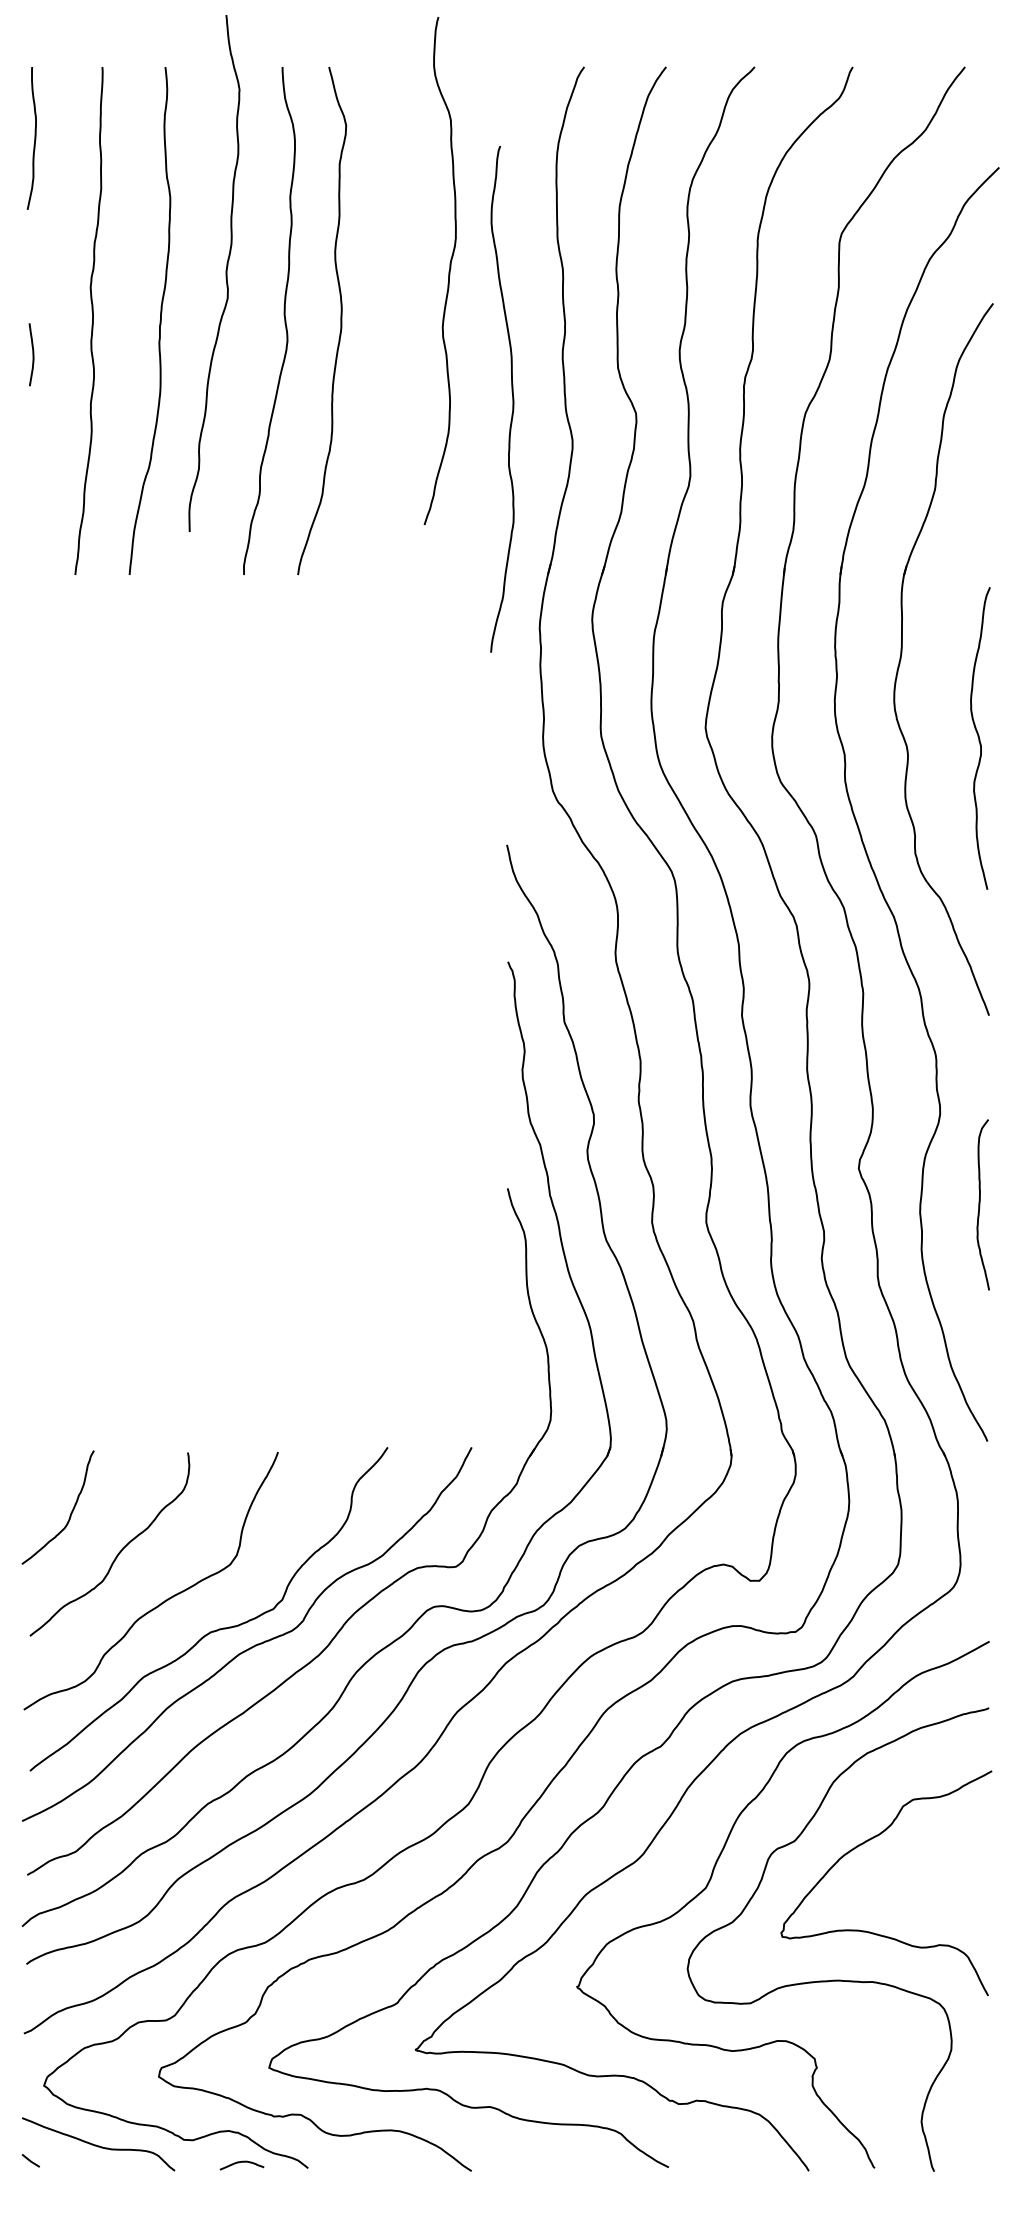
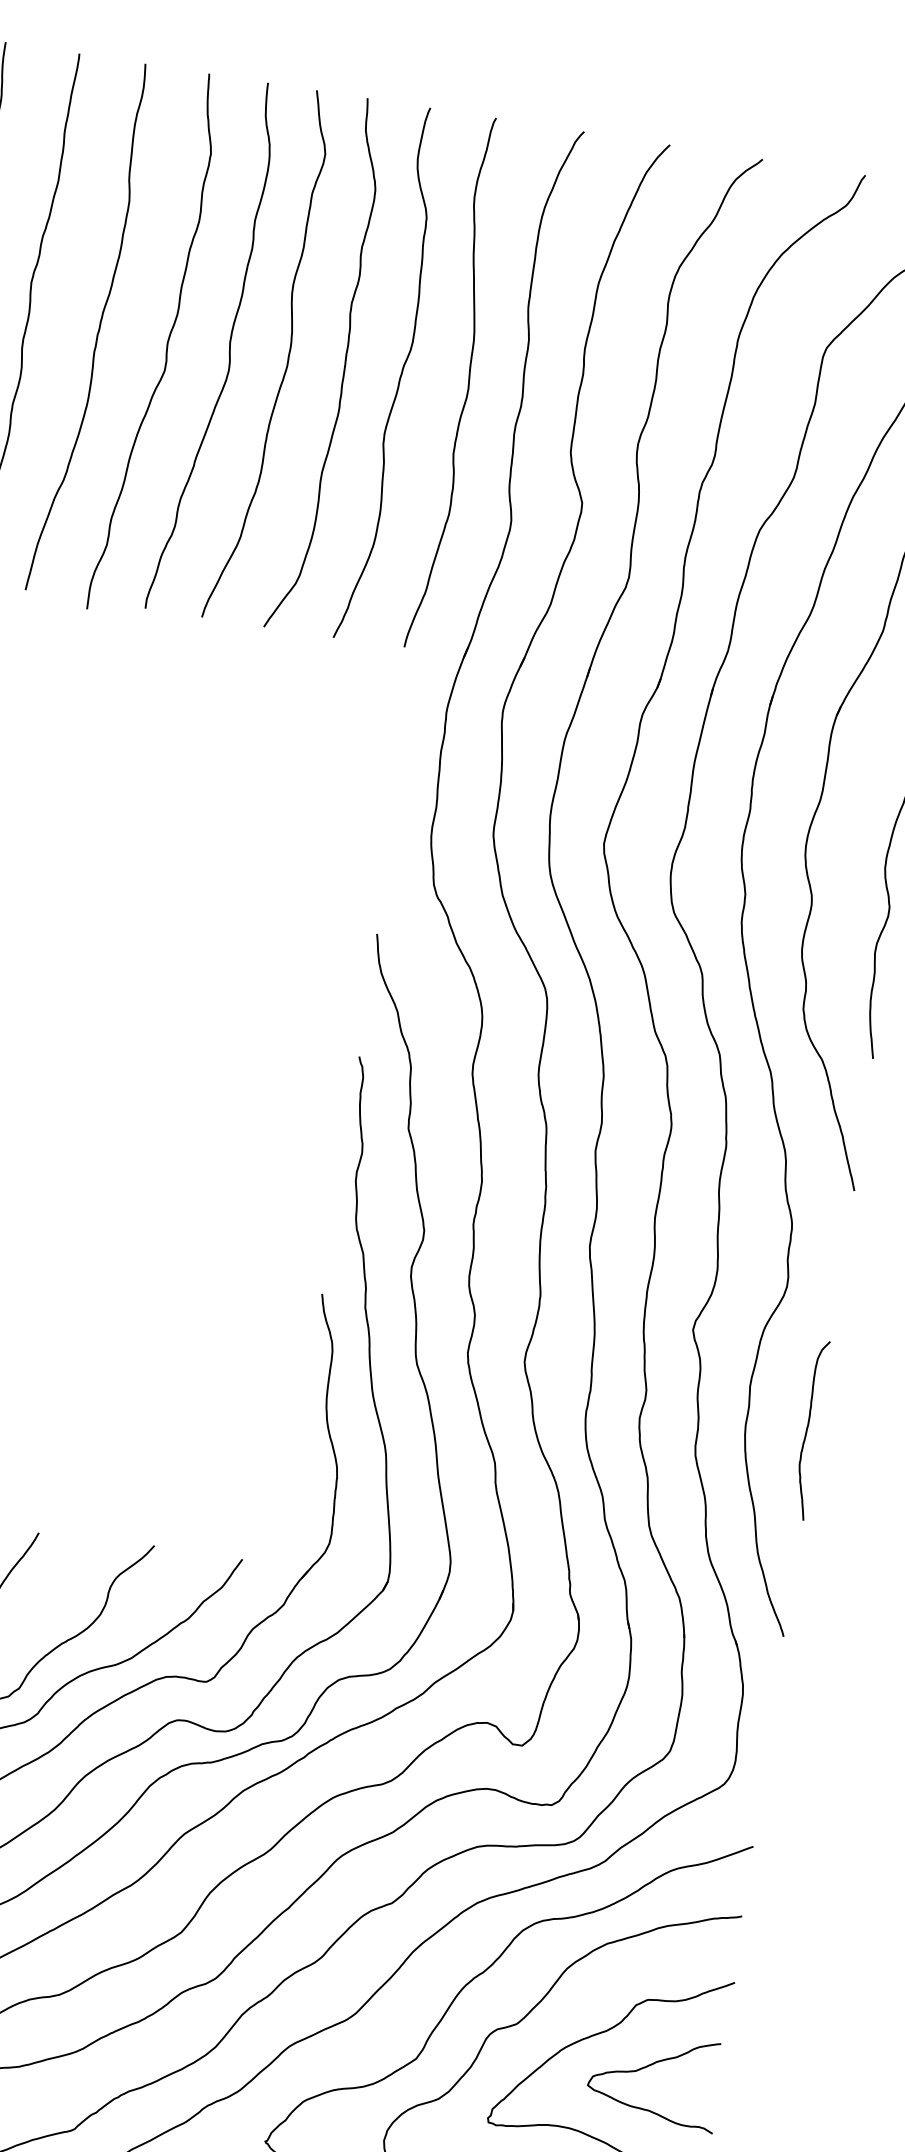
curve: (448, 271) -> (399, 376), moved
curve: (225, 273) -> (166, 344), moved
curve: (394, 321) -> (344, 367), added
curve: (512, 398) -> (468, 384), moved
curve: (980, 1204) -> (808, 1429), moved
curve: (923, 1862) -> (648, 2067), added

